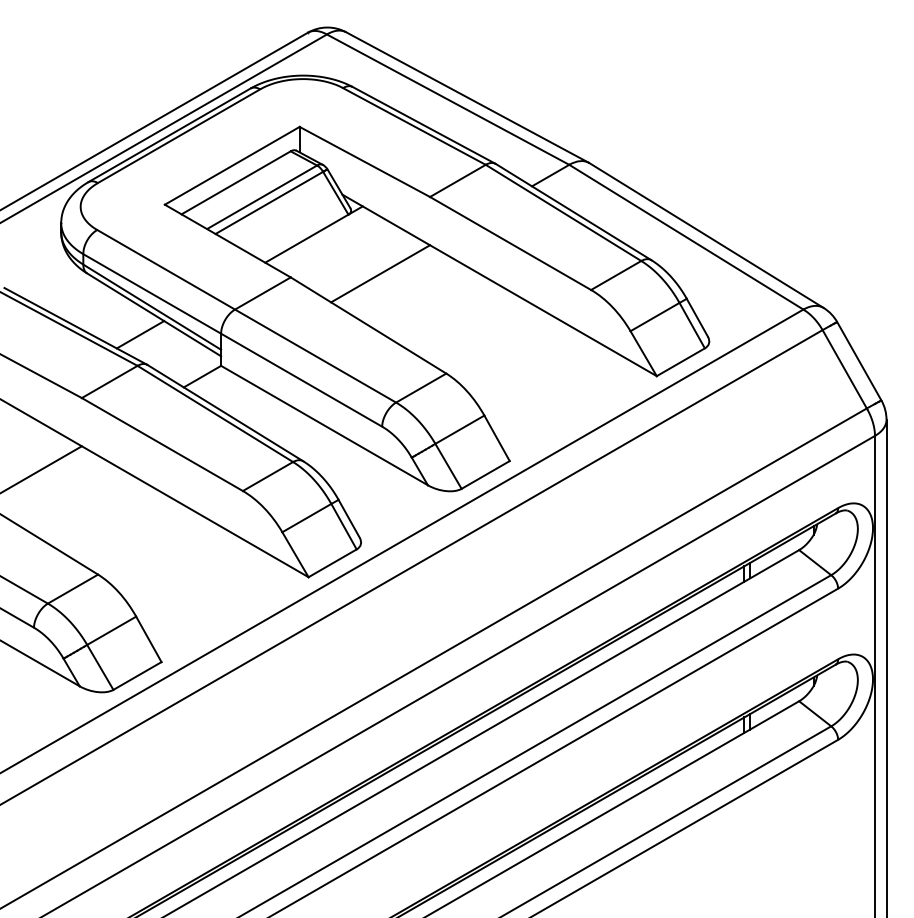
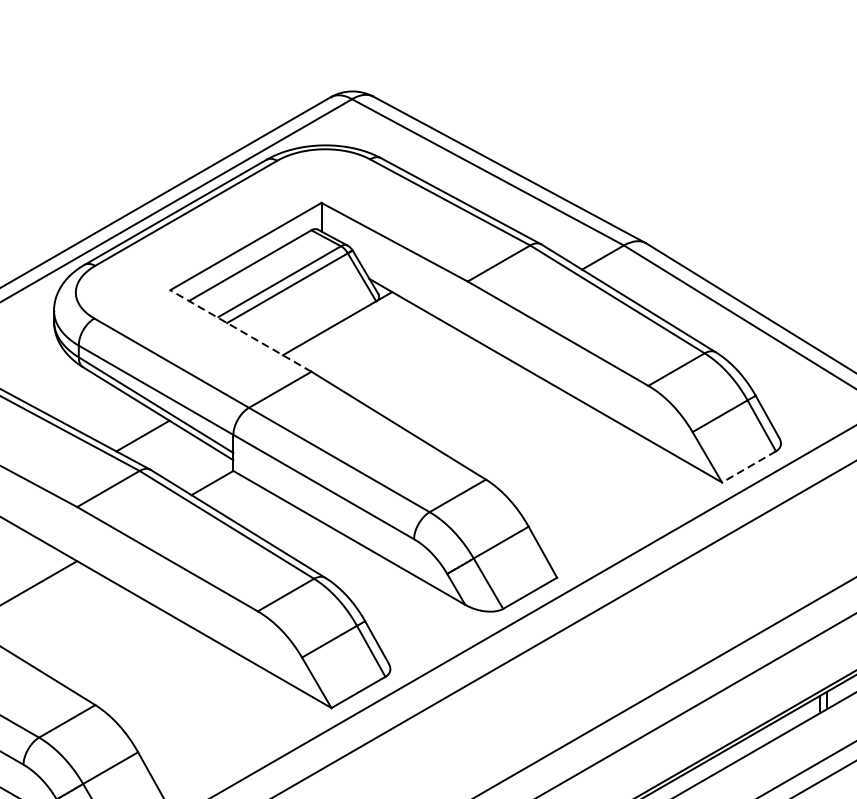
line: (227, 241) -> (240, 331), solid -> dashed
line: (380, 273) -> (412, 367), removed
line: (680, 362) -> (748, 467), solid -> dashed

